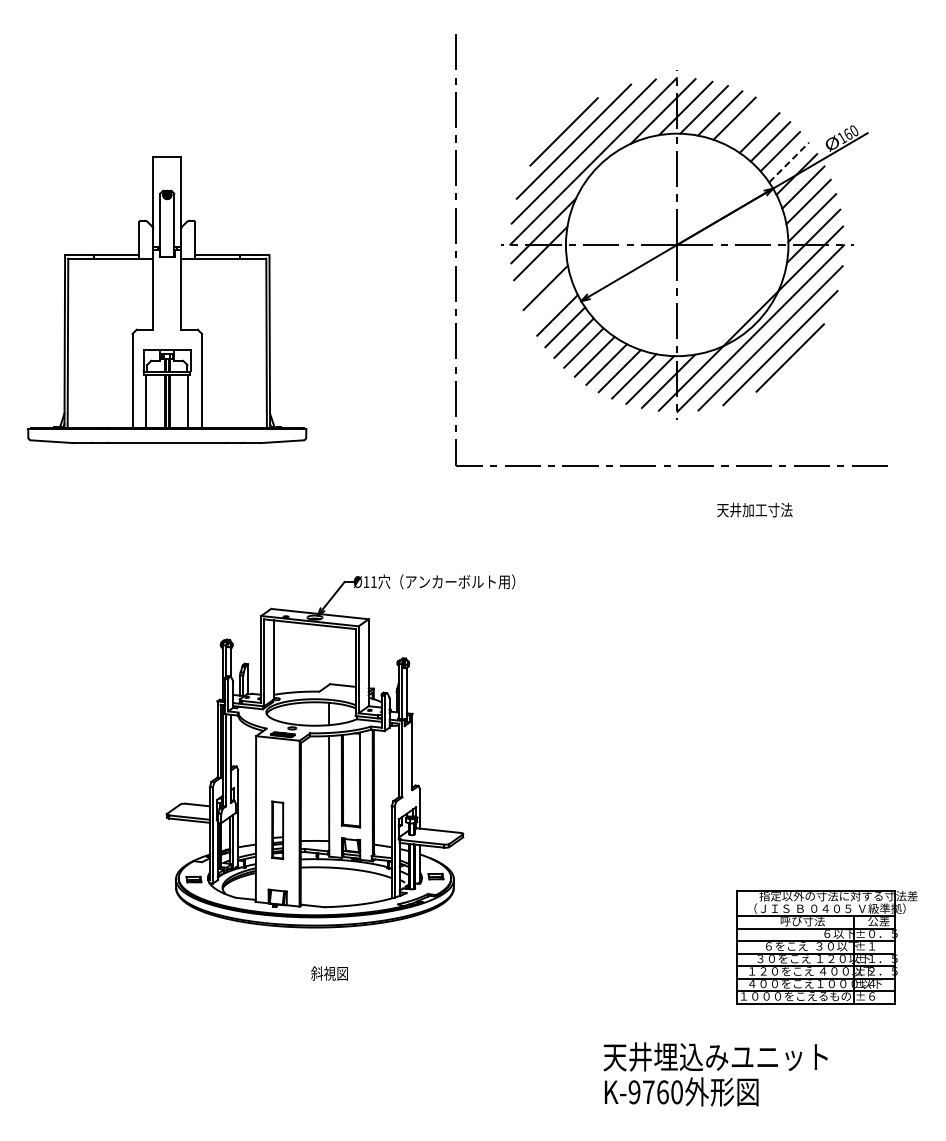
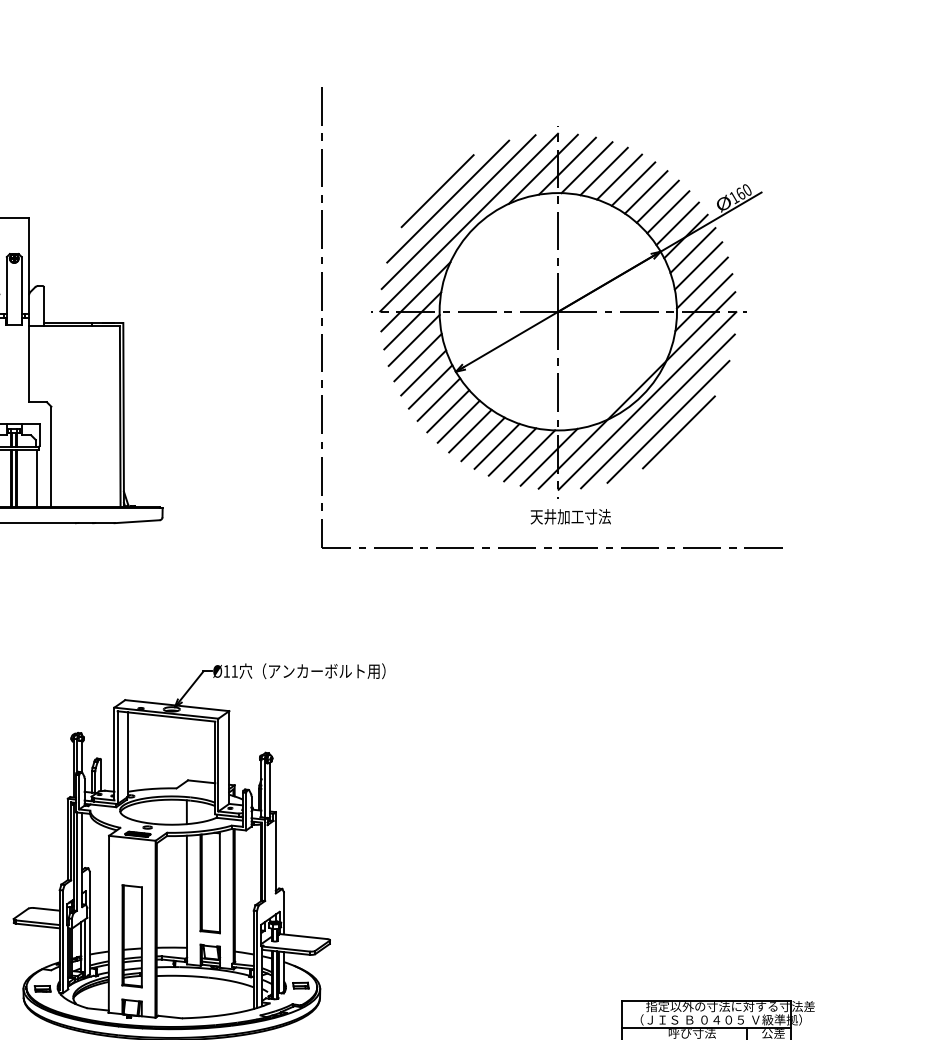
line: (747, 124) -> (633, 183), added
line: (789, 162) -> (678, 223), dashed -> solid
line: (541, 271) -> (413, 340), added
line: (550, 302) -> (423, 373), added
text: (754, 509) -> (570, 516), moved
part: (277, 830) -> (131, 936), size x1.67

